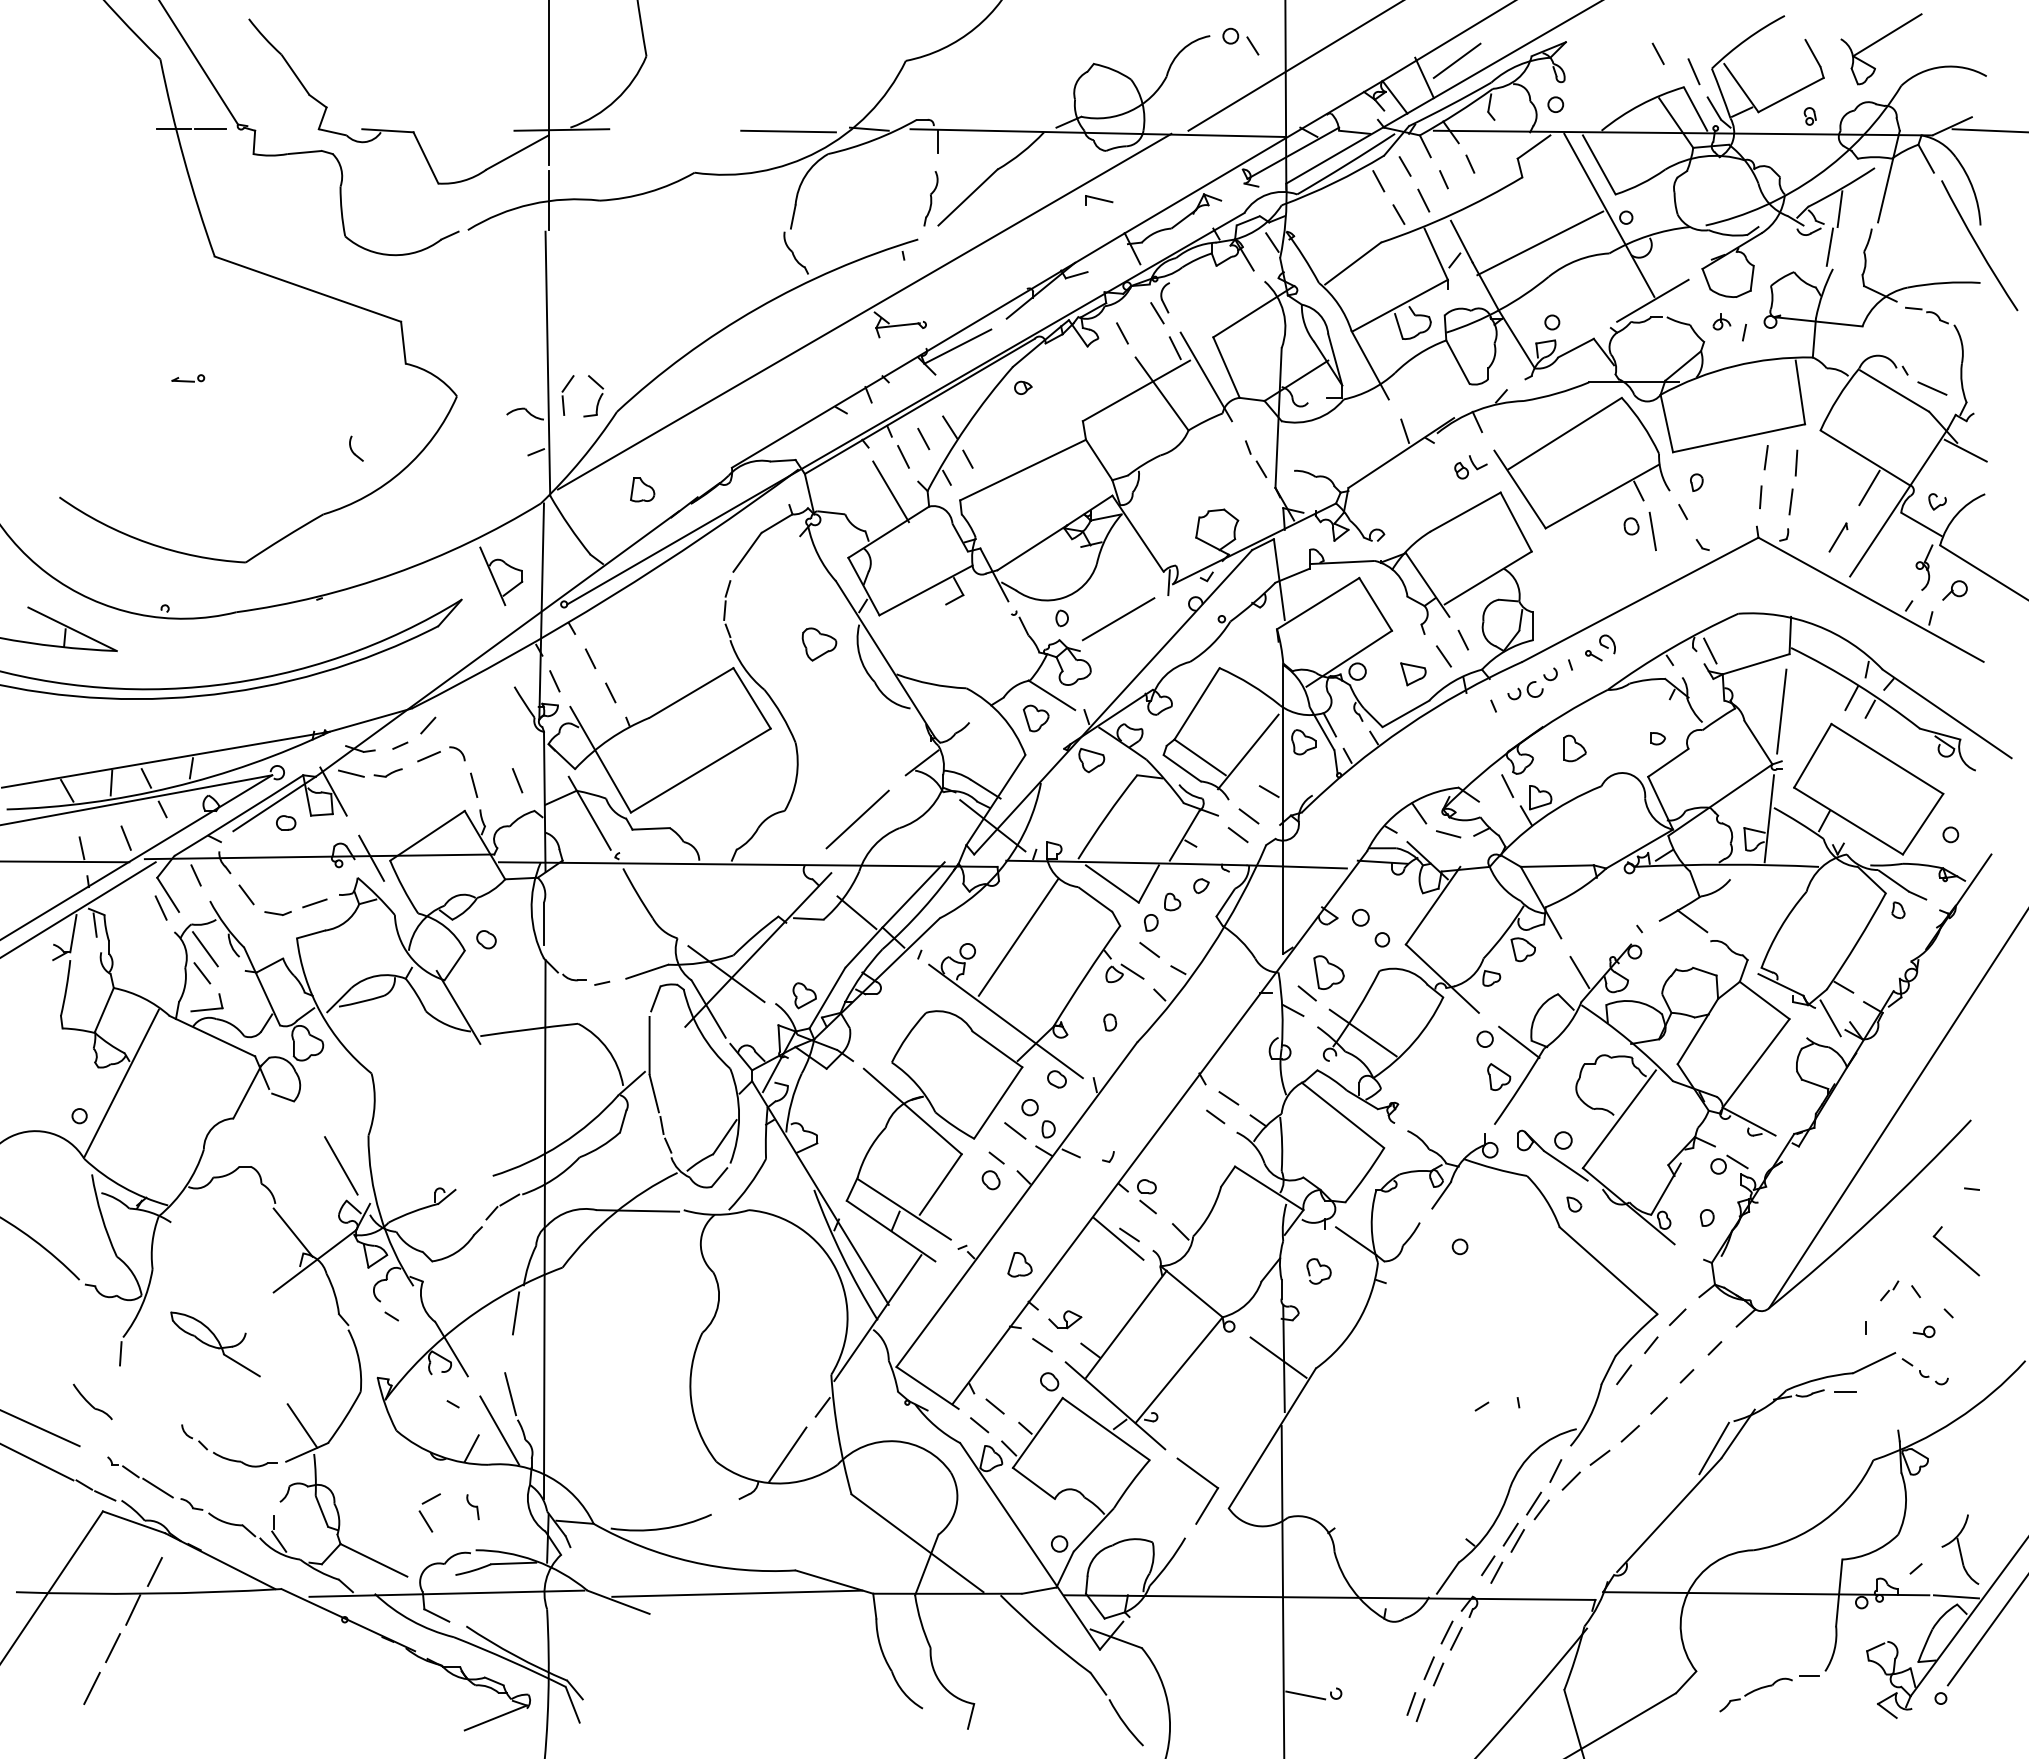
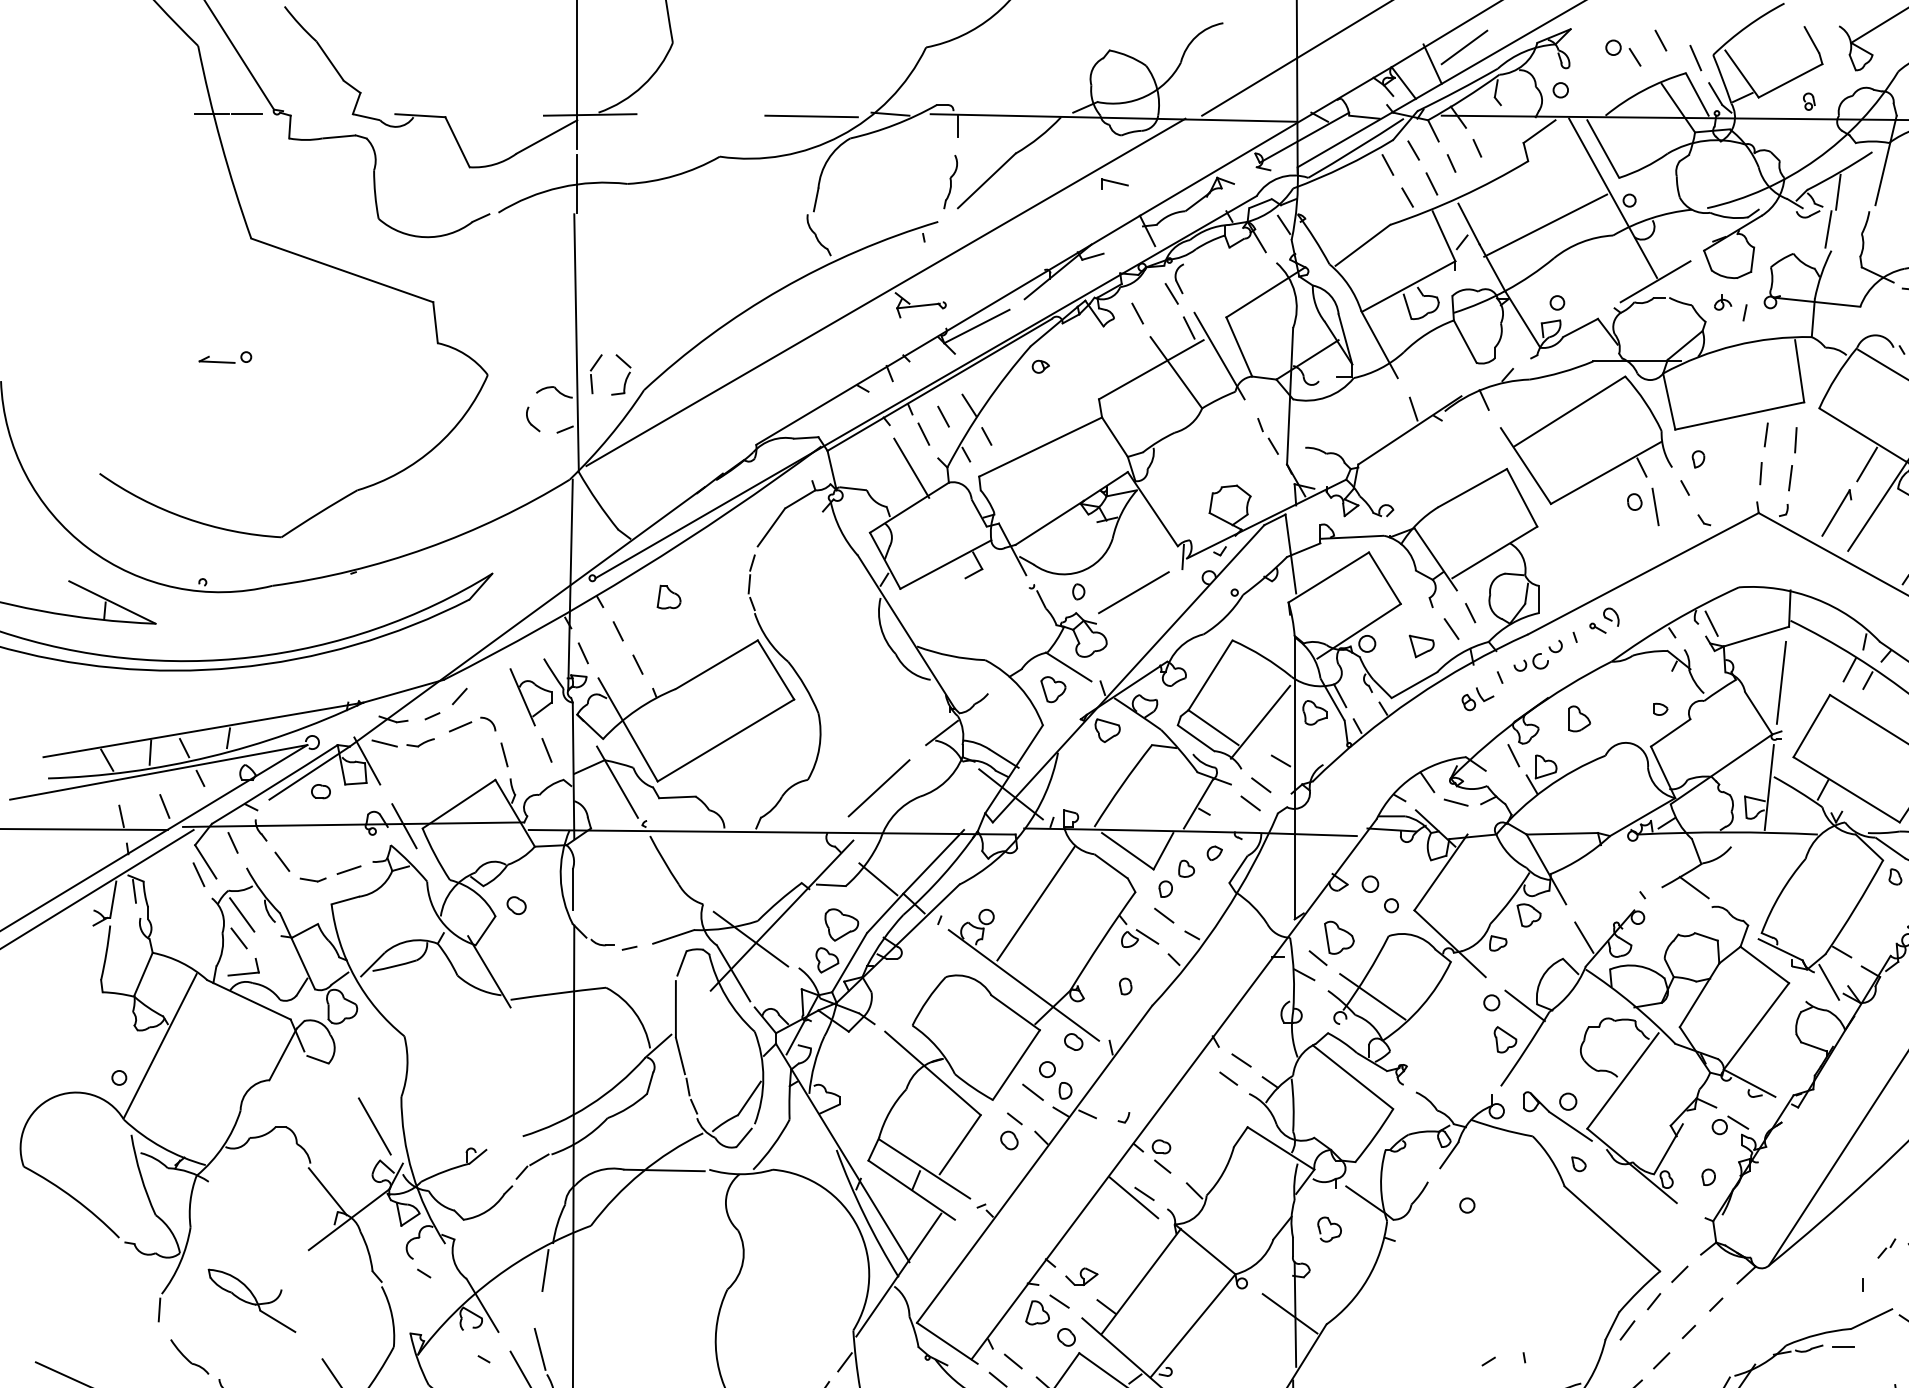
part: (1240, 41) -> (1623, 52), moved
part: (188, 378) -> (225, 357), size x1.67
part: (356, 448) -> (533, 419), moved
part: (1470, 467) -> (1477, 699), moved
part: (642, 489) -> (668, 596), moved
part: (1838, 537) -> (1836, 512), size x1.67
part: (501, 576) -> (531, 697), moved
part: (819, 644) -> (841, 924), moved
part: (1019, 1264) -> (1037, 1312), moved
part: (92, 1401) -> (189, 1356), moved

